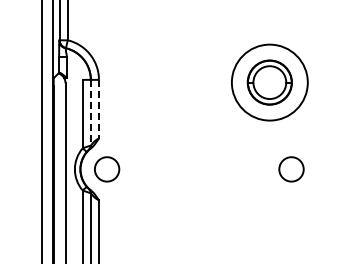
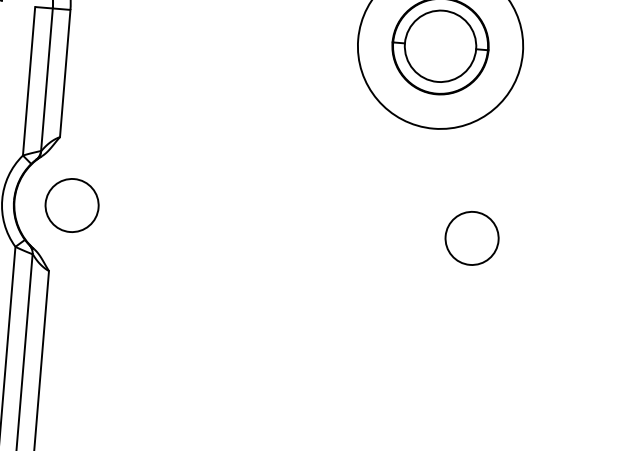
line: (98, 109) -> (64, 74), dashed -> solid
line: (90, 112) -> (46, 79), dashed -> solid

